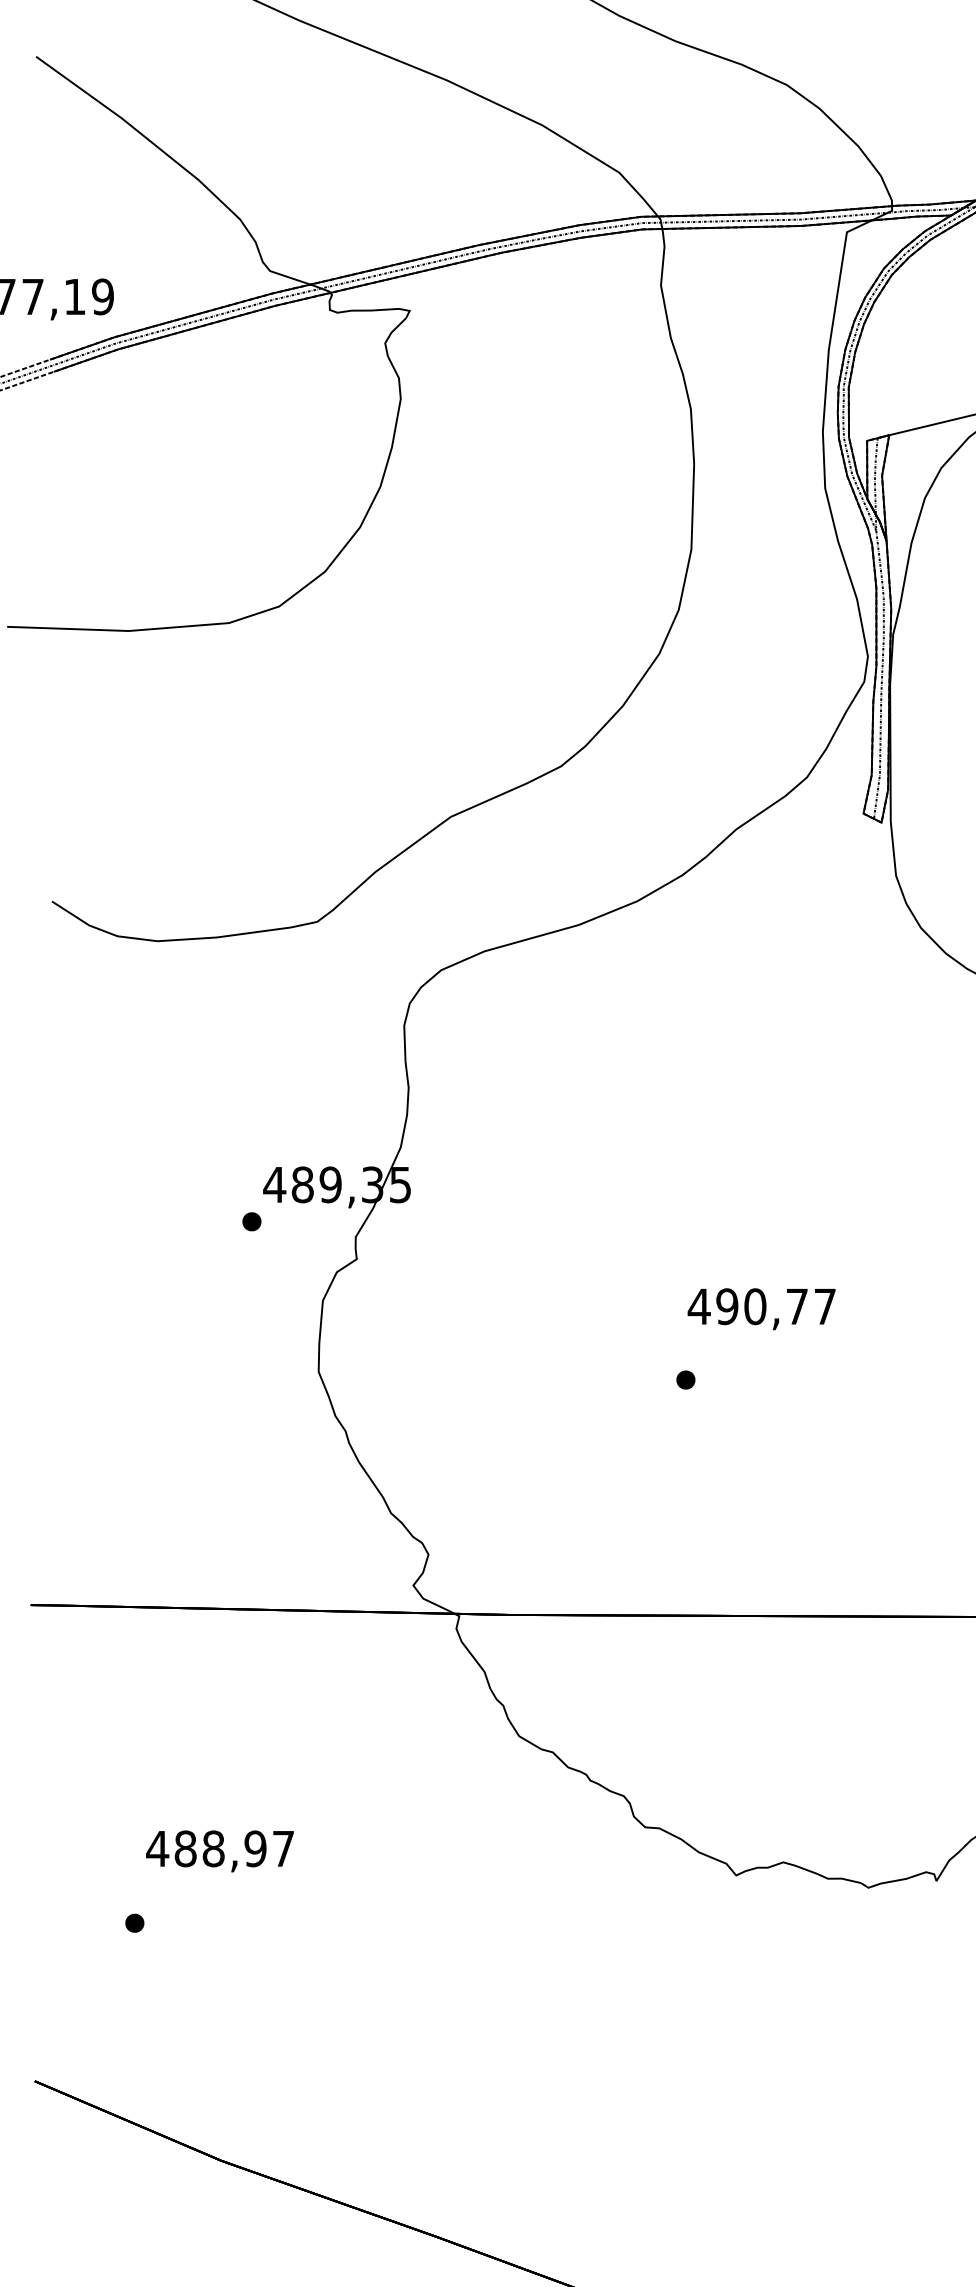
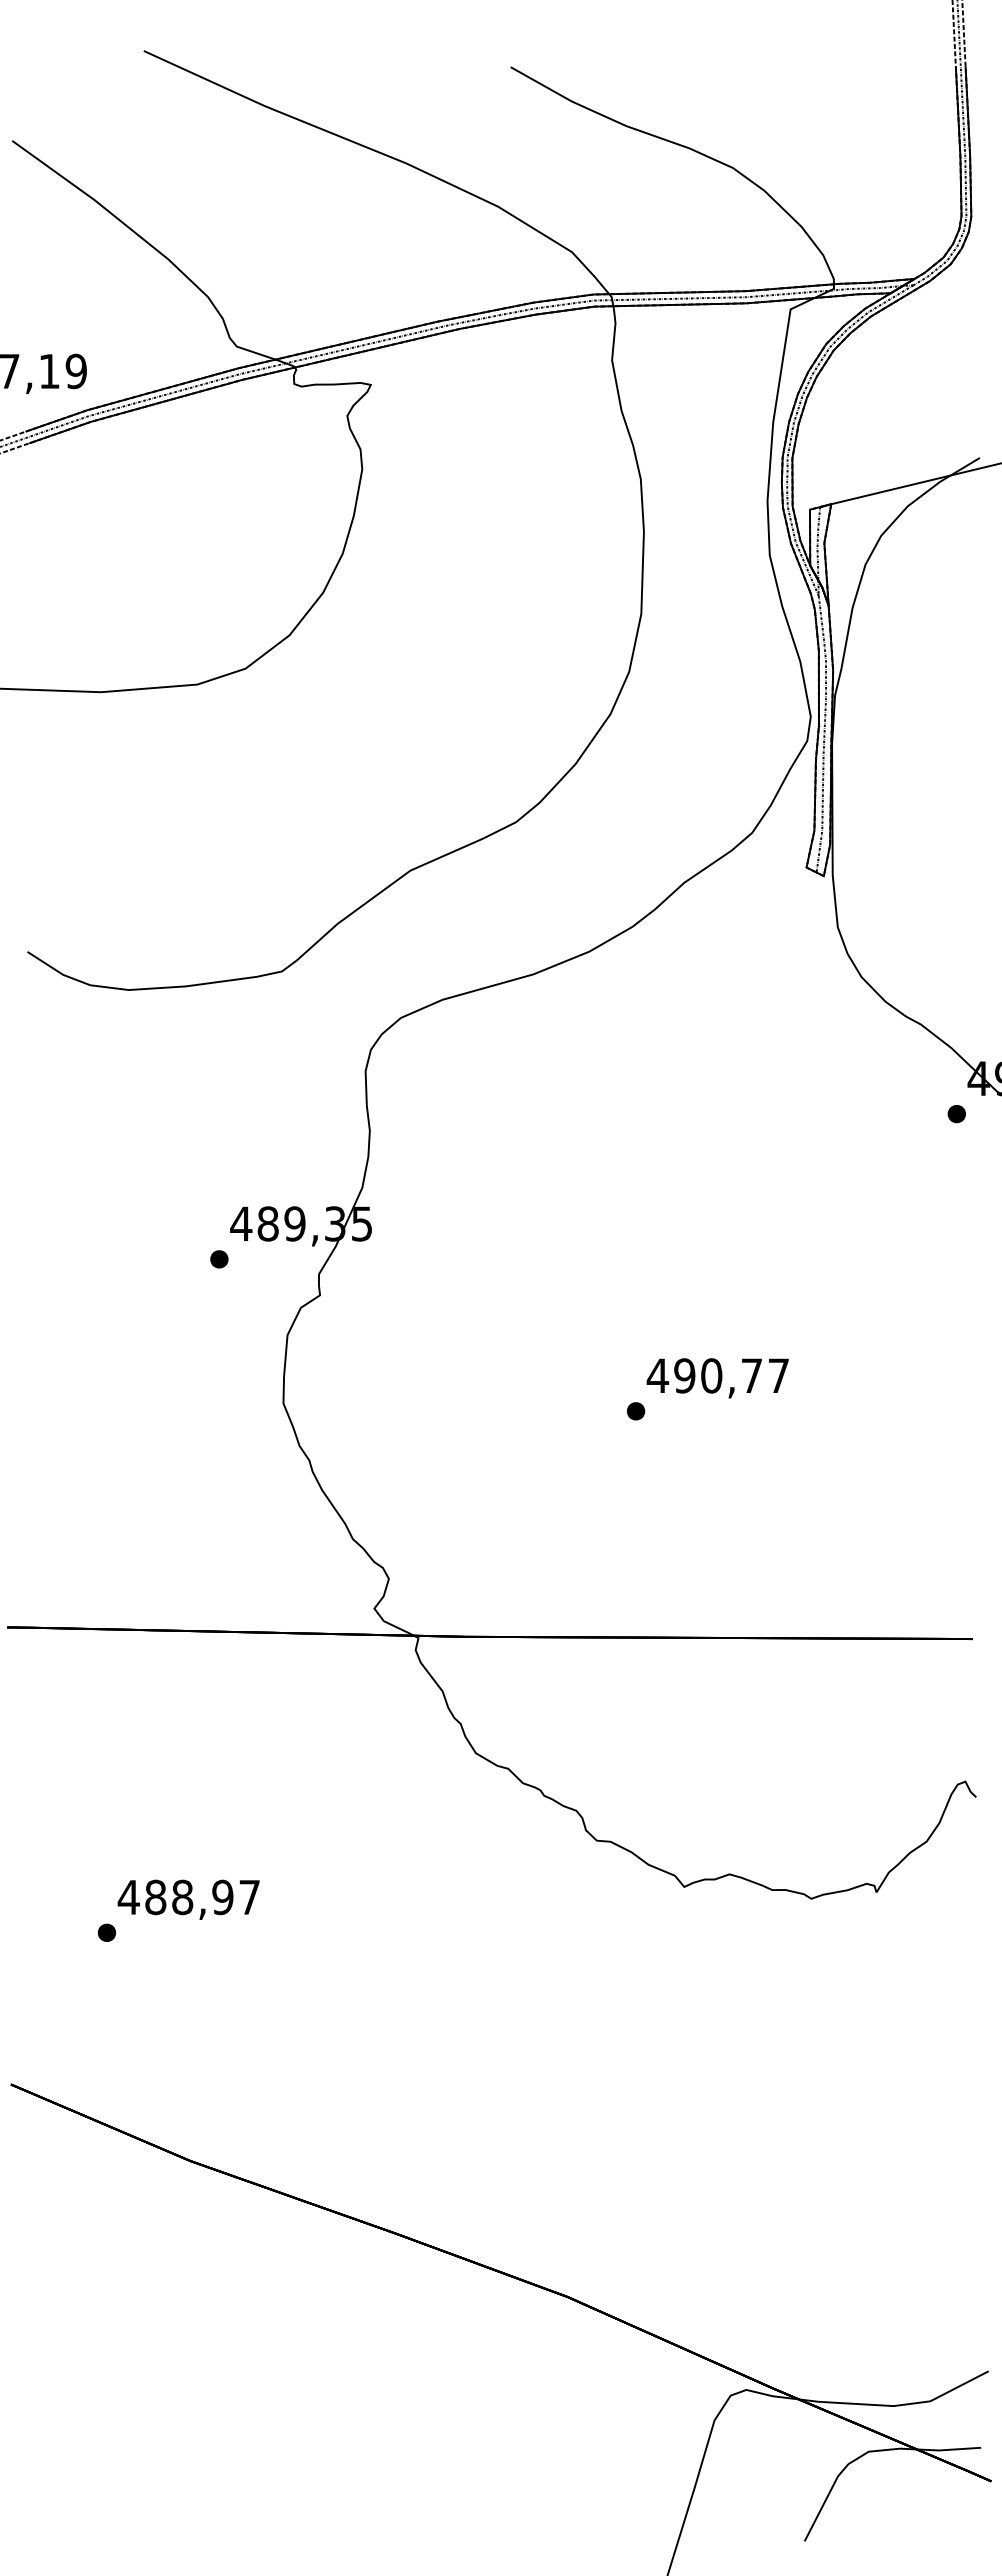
text: (761, 1309) -> (717, 1378), moved
text: (219, 1851) -> (188, 1899), moved

